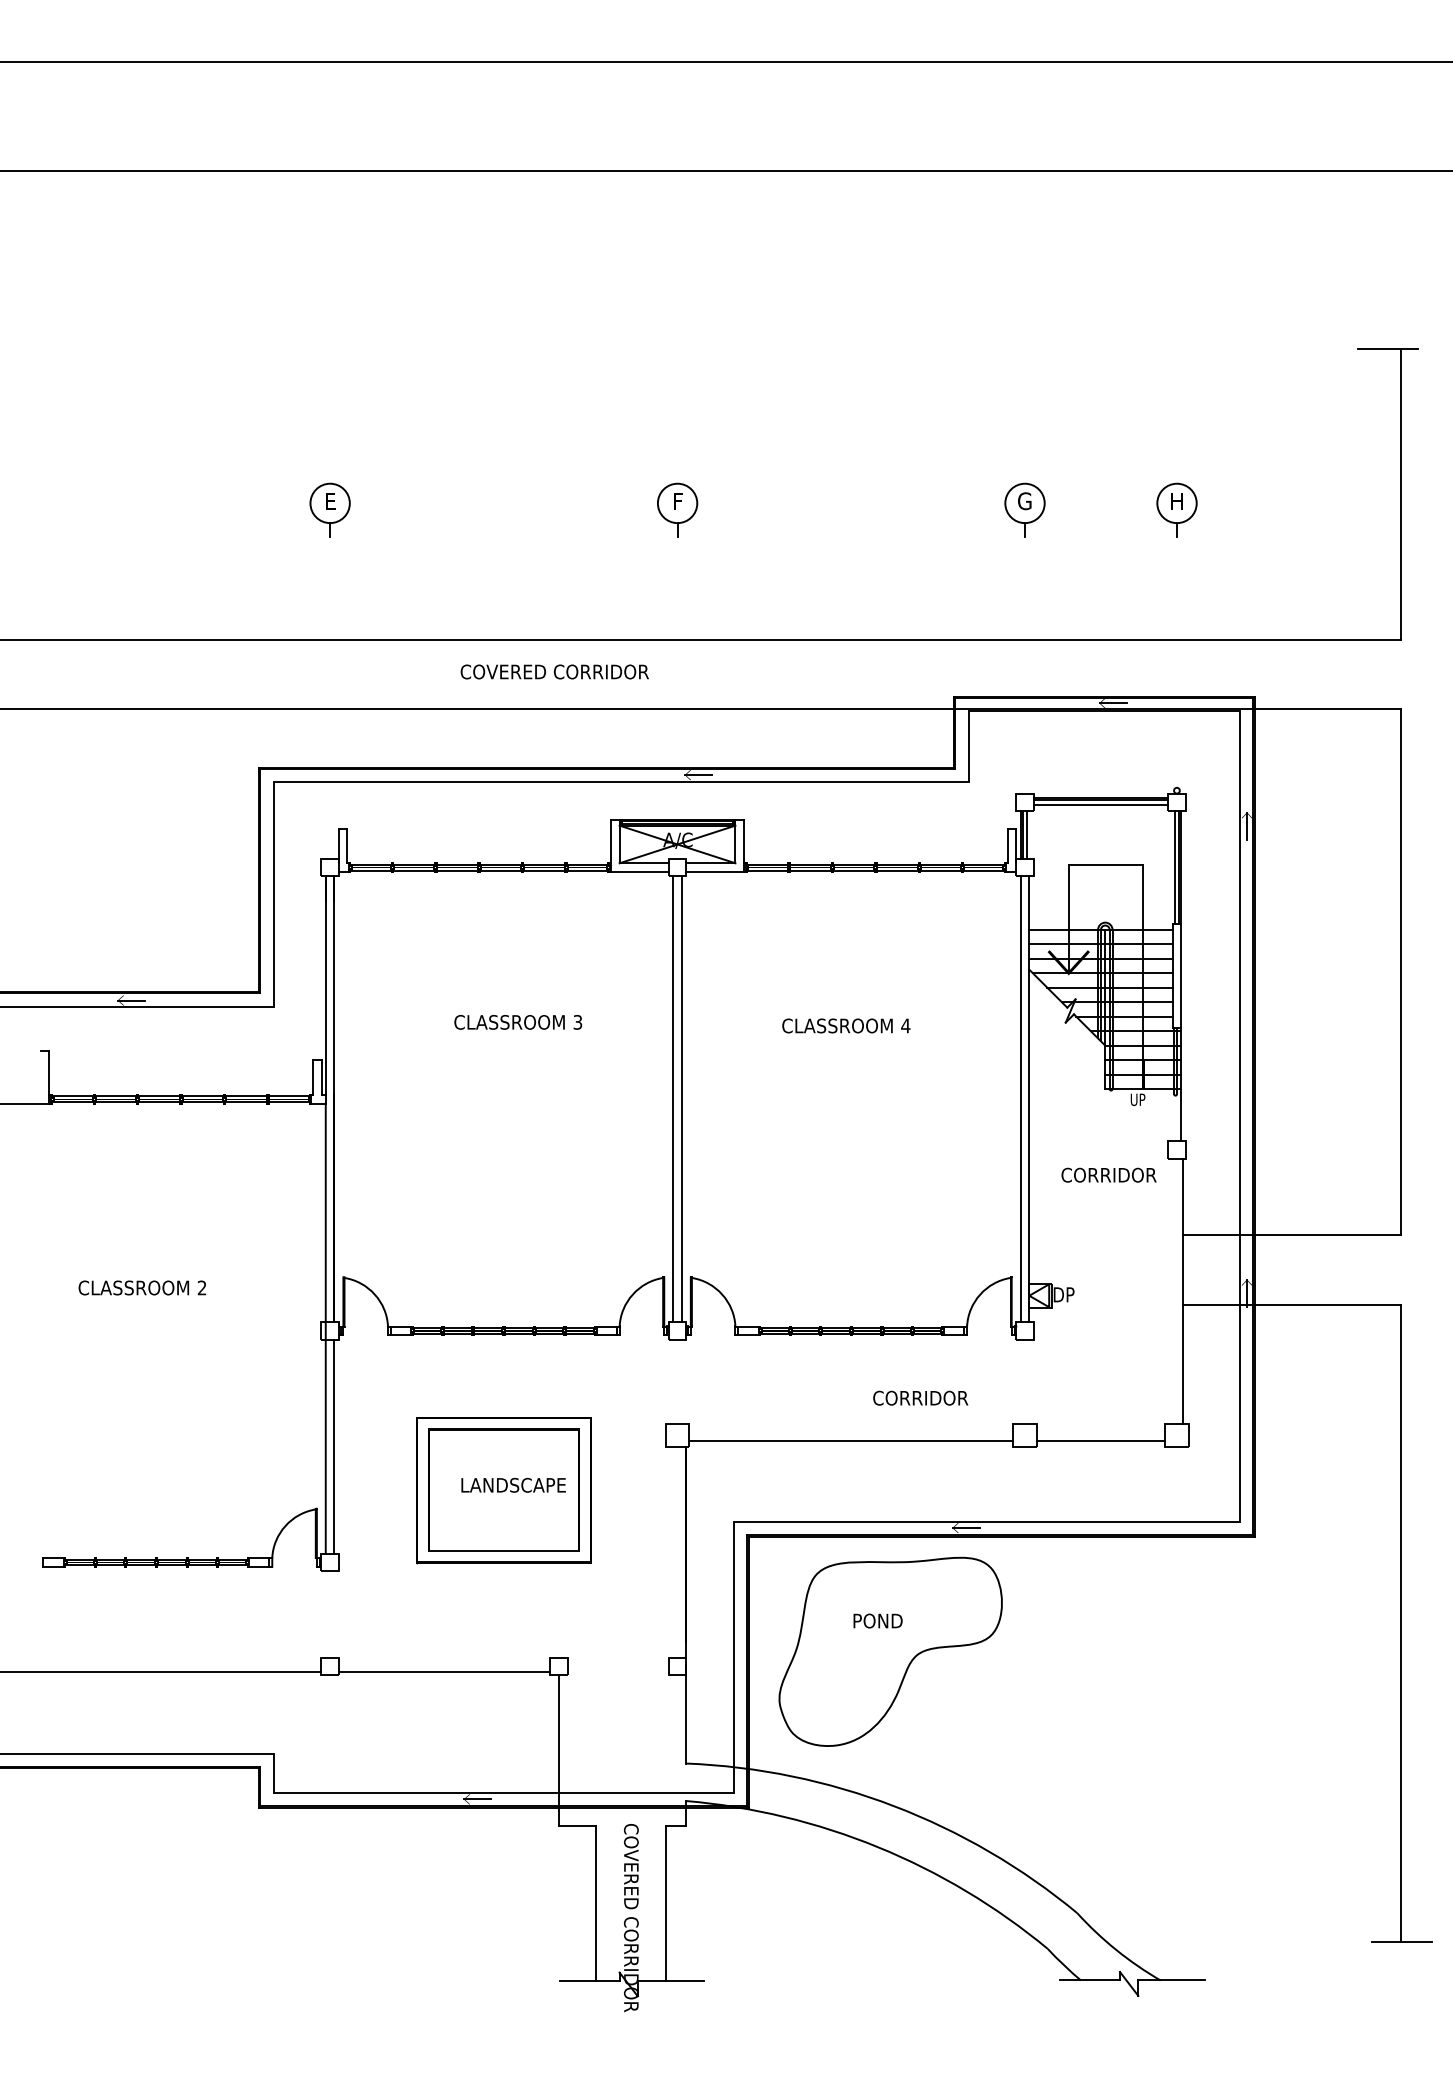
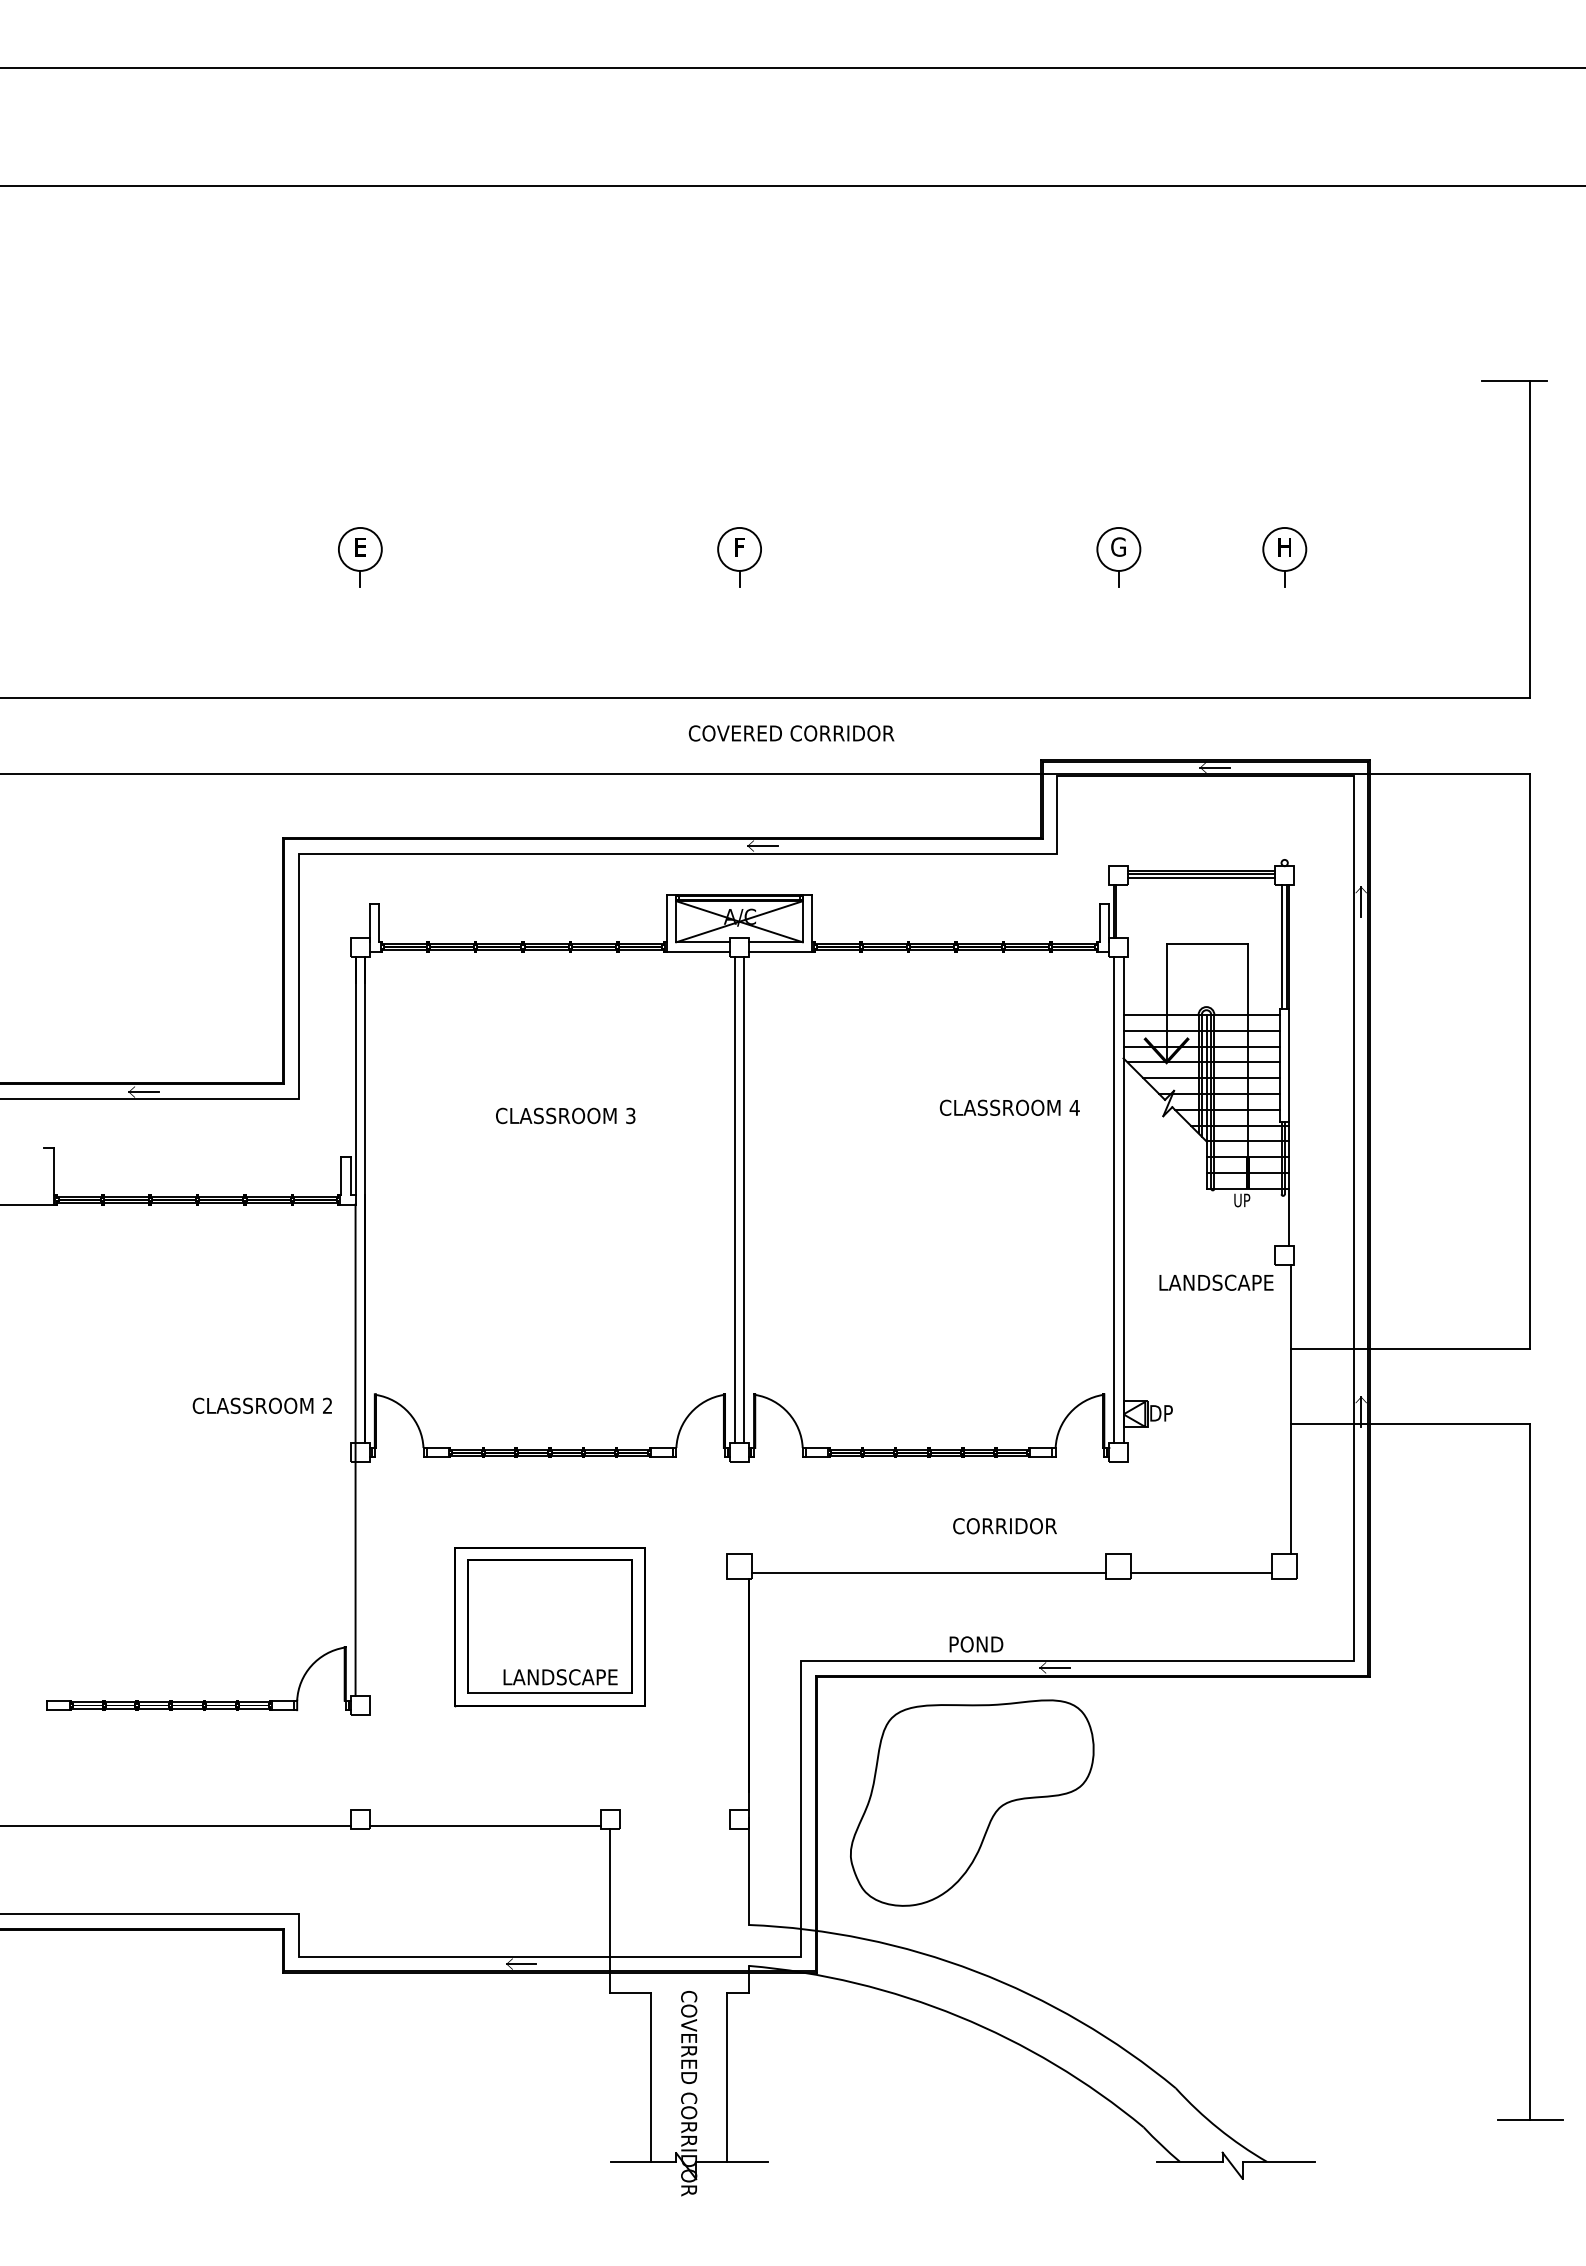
text: (554, 672) -> (791, 733), moved
line: (1027, 835) -> (1121, 911), removed
text: (846, 1025) -> (1009, 1107), moved
text: (1113, 1174) -> (1215, 1282), CORRIDOR -> LANDSCAPE
text: (141, 1287) -> (261, 1405), moved
line: (334, 1446) -> (365, 1578), removed
text: (513, 1485) -> (560, 1677), moved
text: (878, 1621) -> (976, 1644), moved

